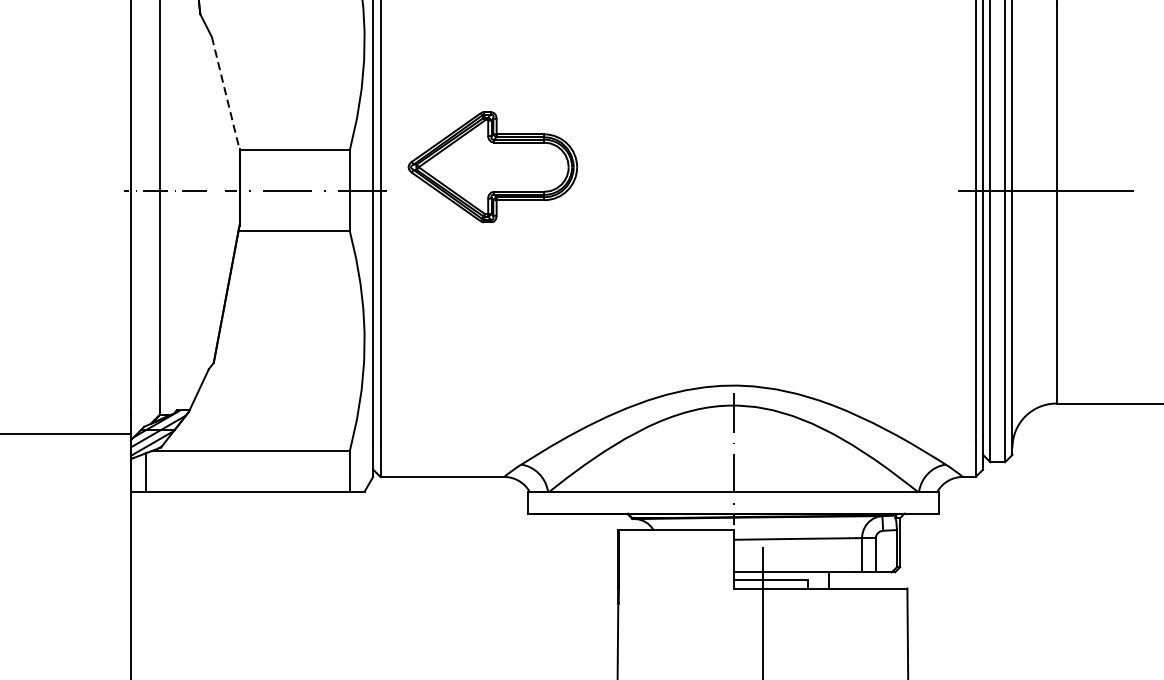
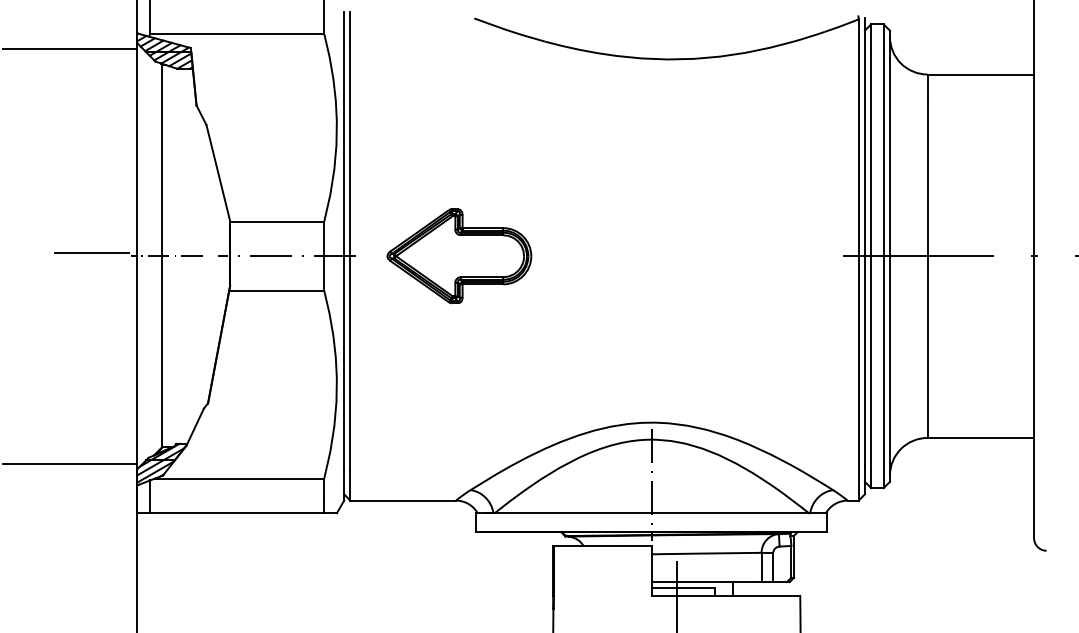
line: (225, 93) -> (218, 173), dashed -> solid
part: (493, 167) -> (459, 256), moved
line: (77, 187) -> (91, 253), added

